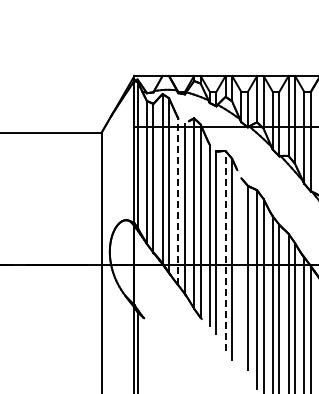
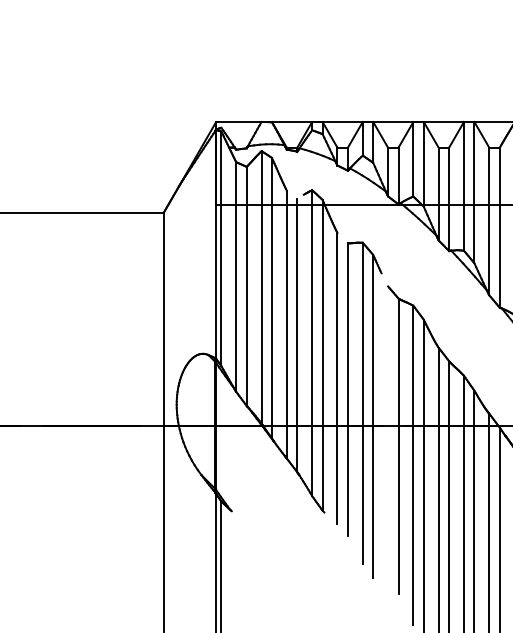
line: (178, 201) -> (287, 323), dashed -> solid
line: (225, 250) -> (362, 402), dashed -> solid

